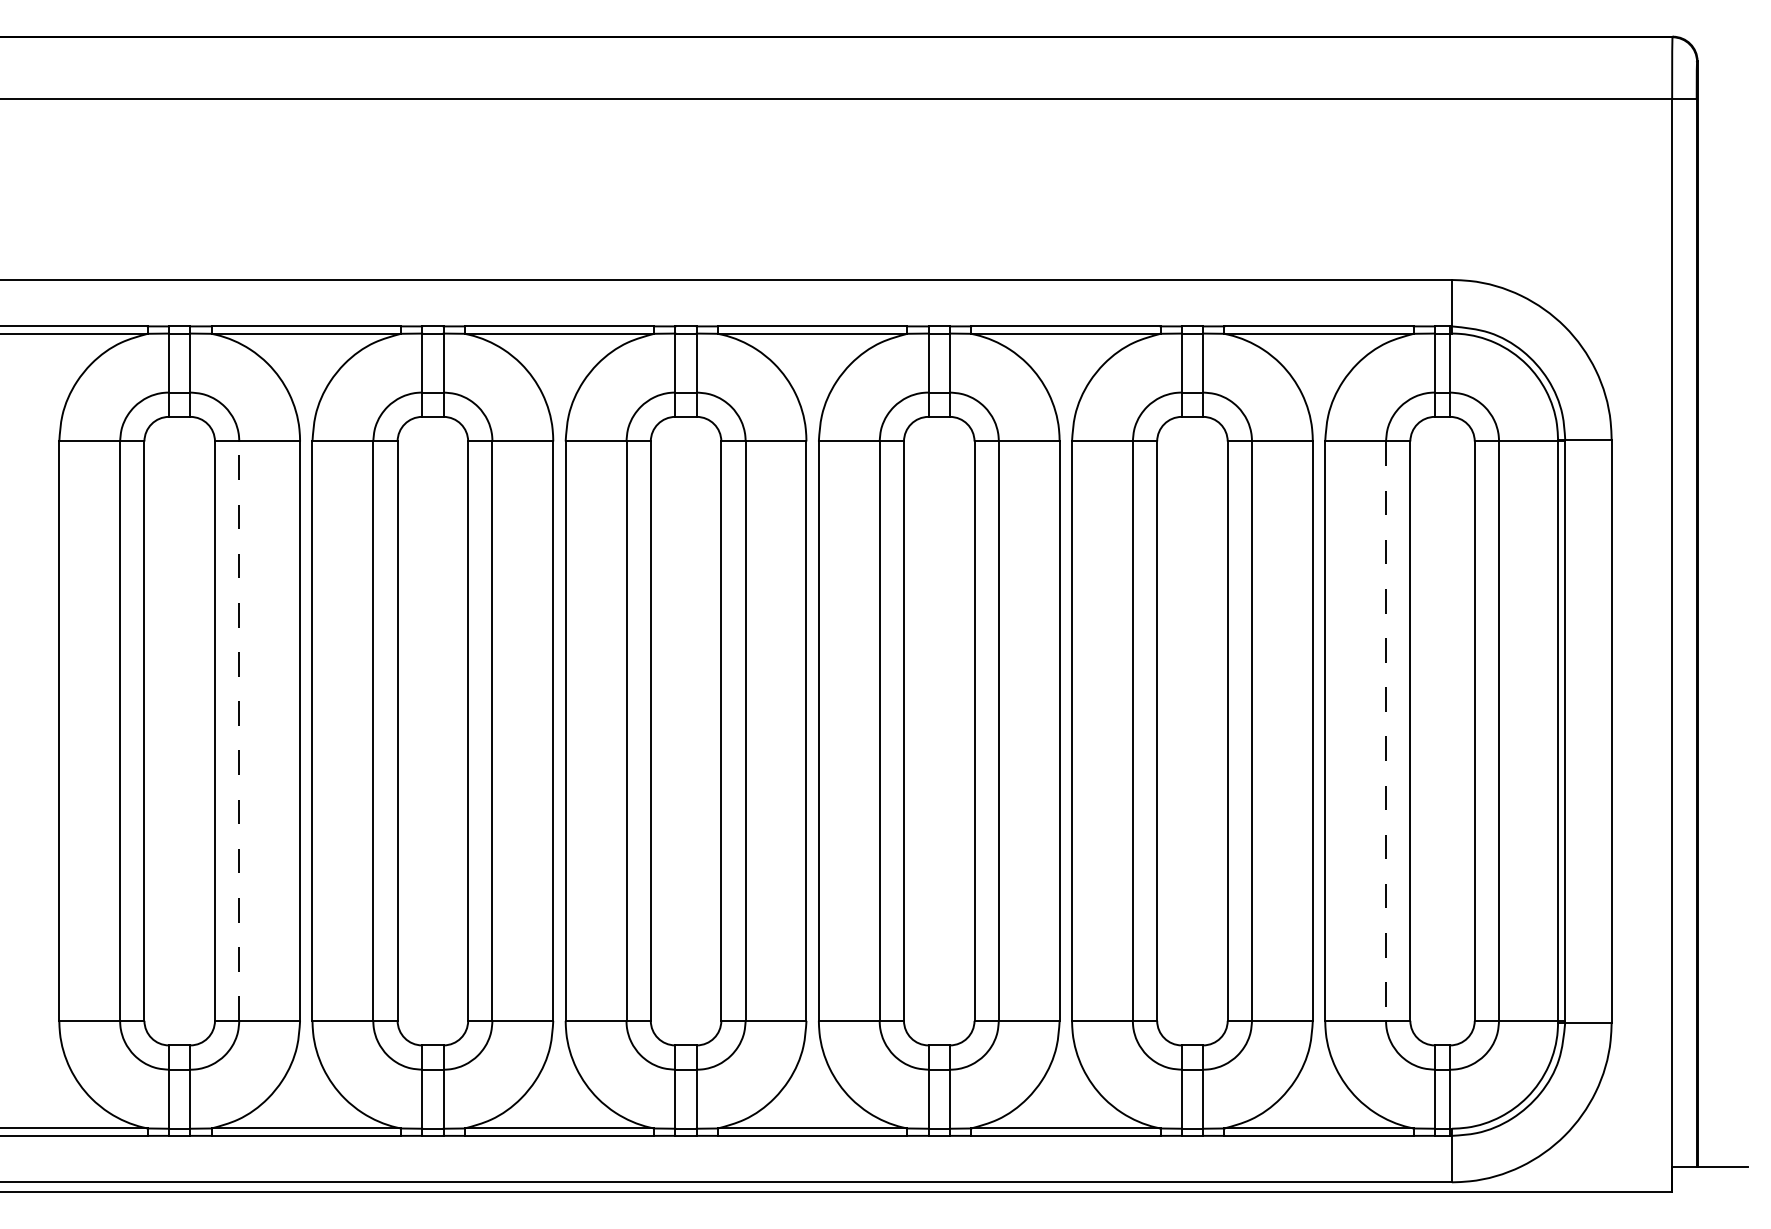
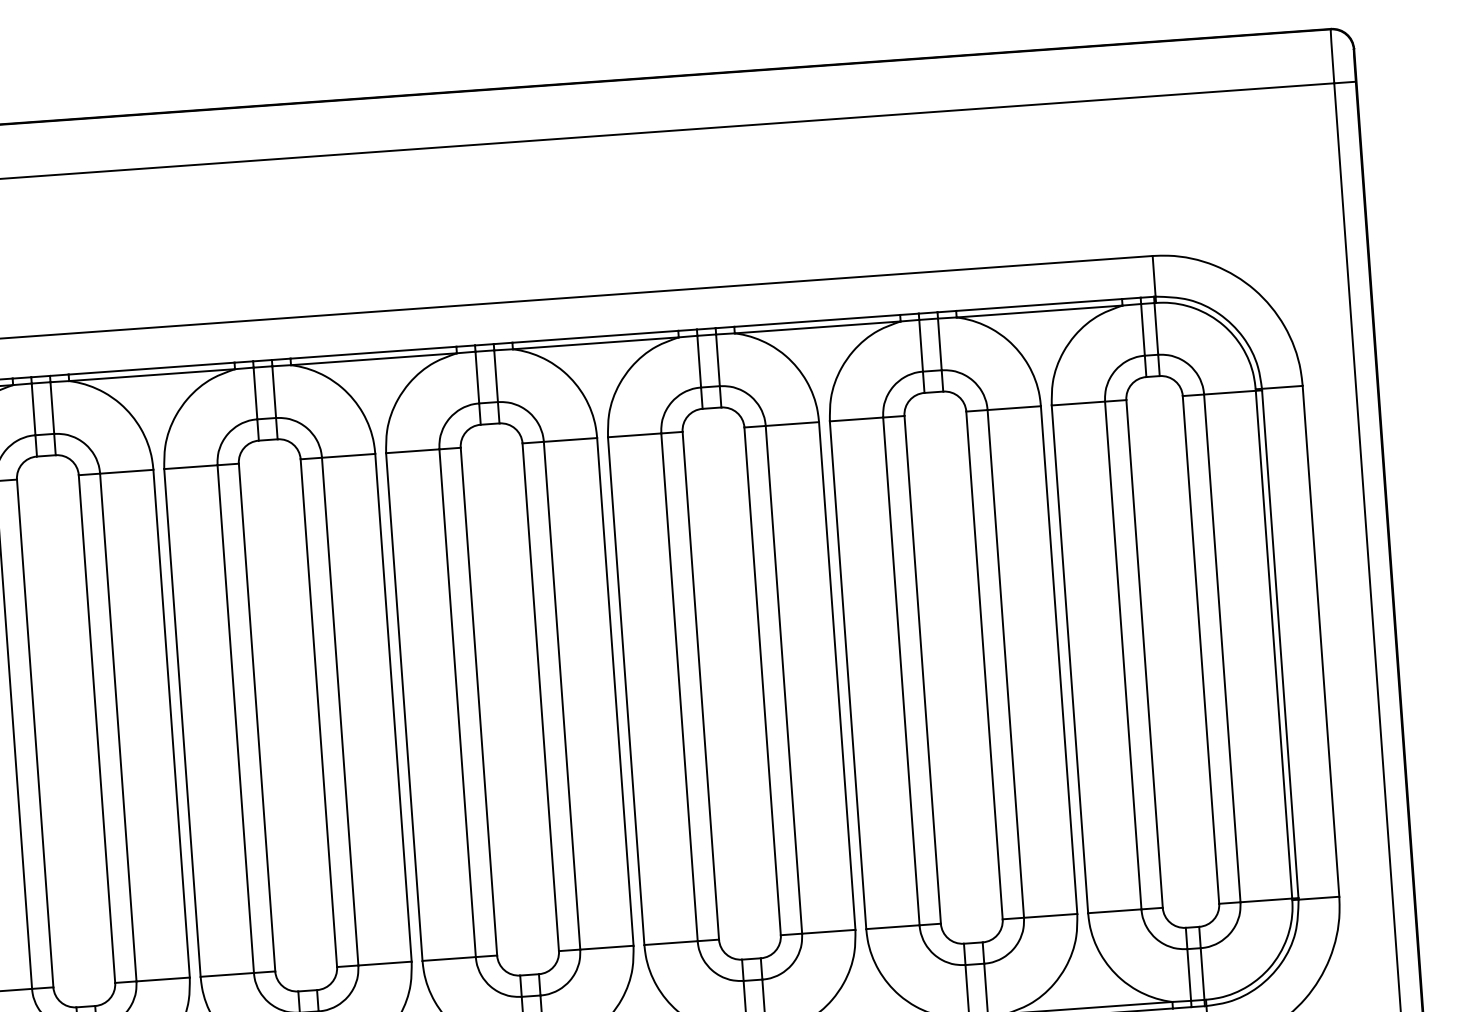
line: (239, 731) -> (118, 727), dashed -> solid
line: (1386, 731) -> (1123, 655), dashed -> solid

